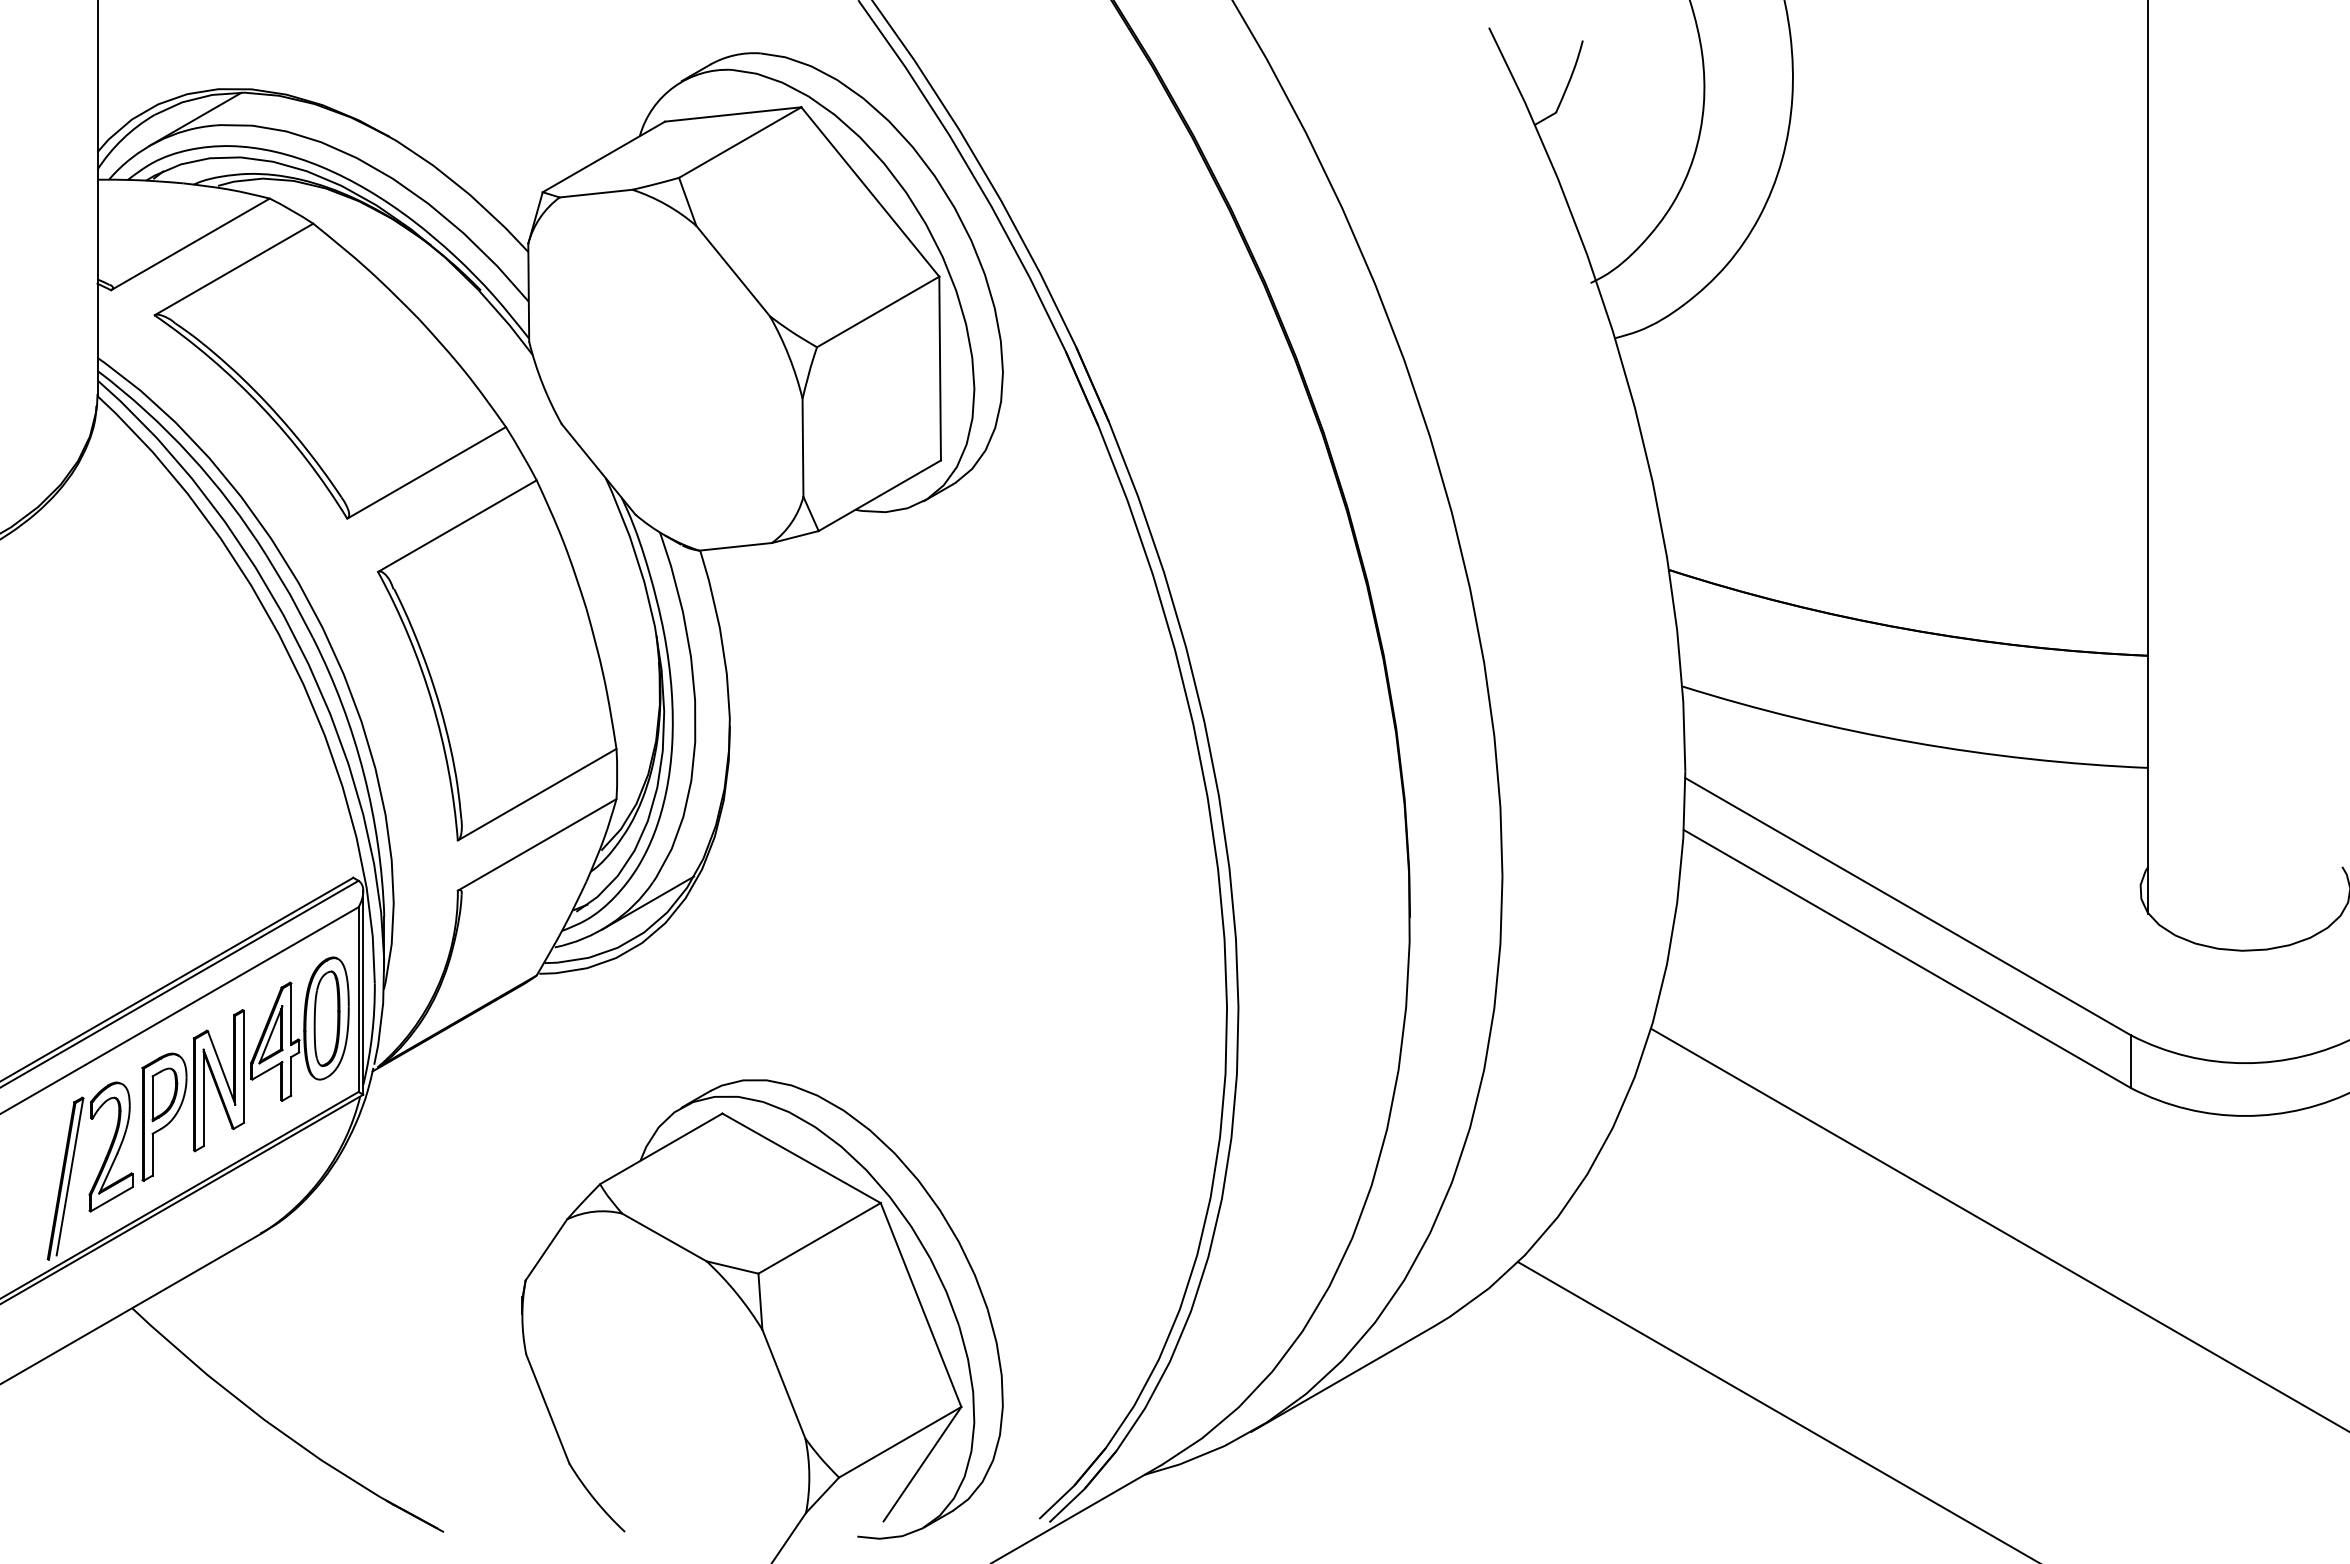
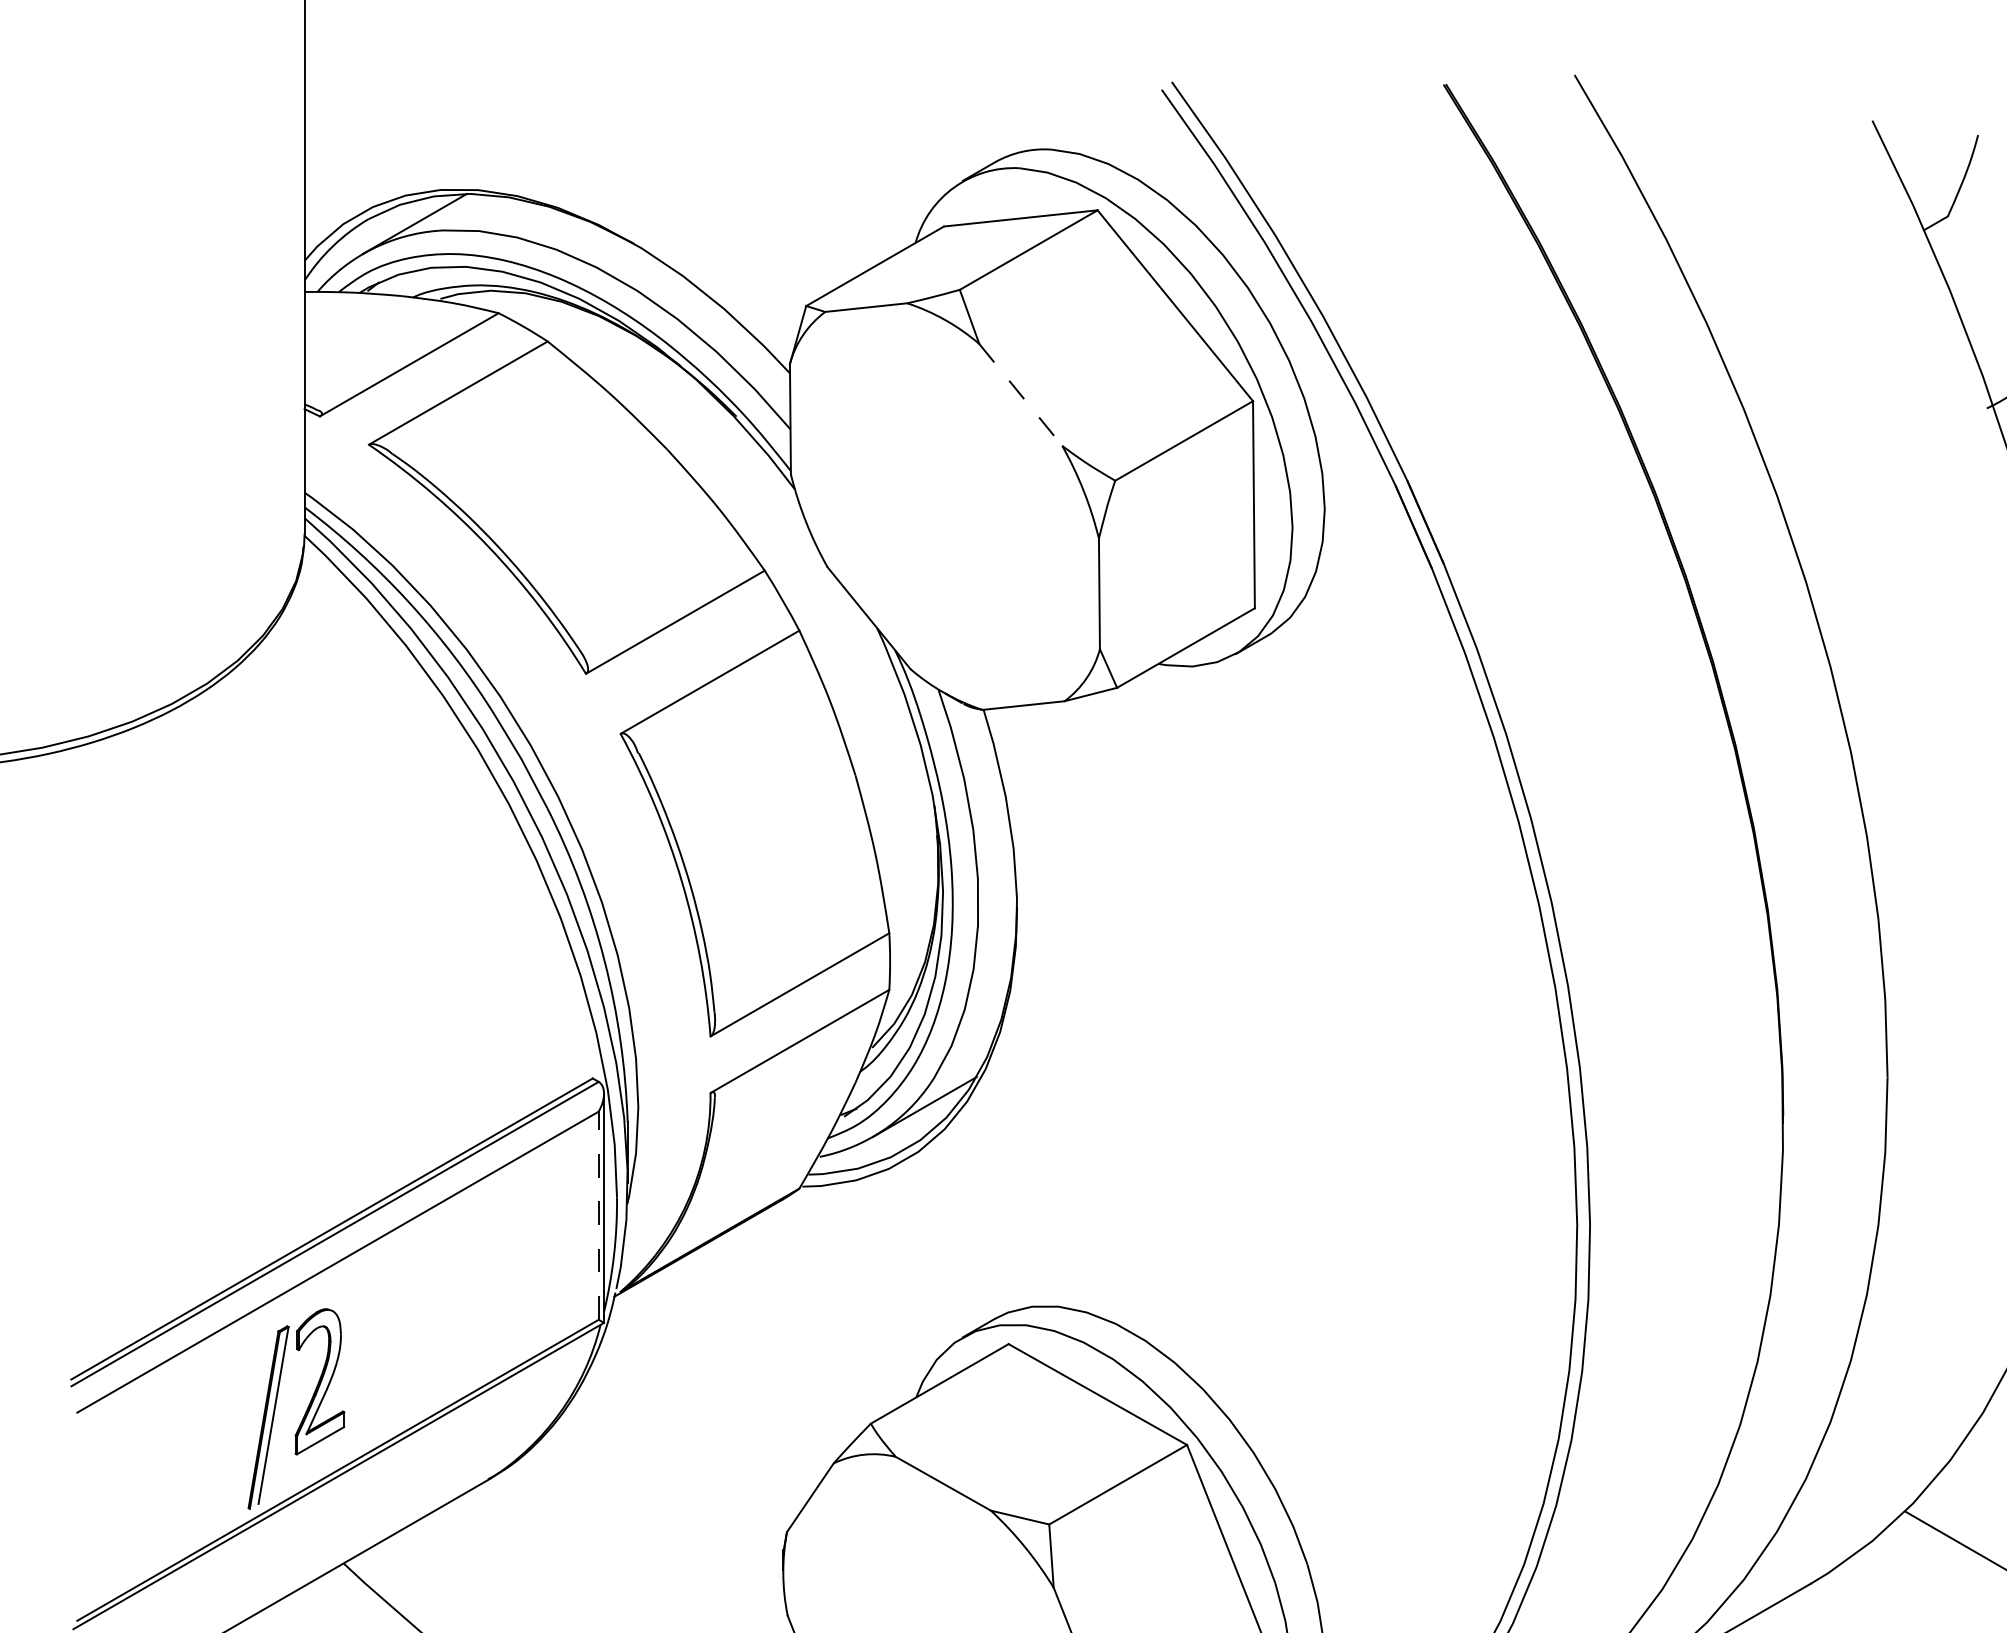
line: (733, 271) -> (1021, 395), solid -> dashed
line: (358, 999) -> (598, 1215), solid -> dashed
part: (245, 1068) -> (471, 1293), removed

